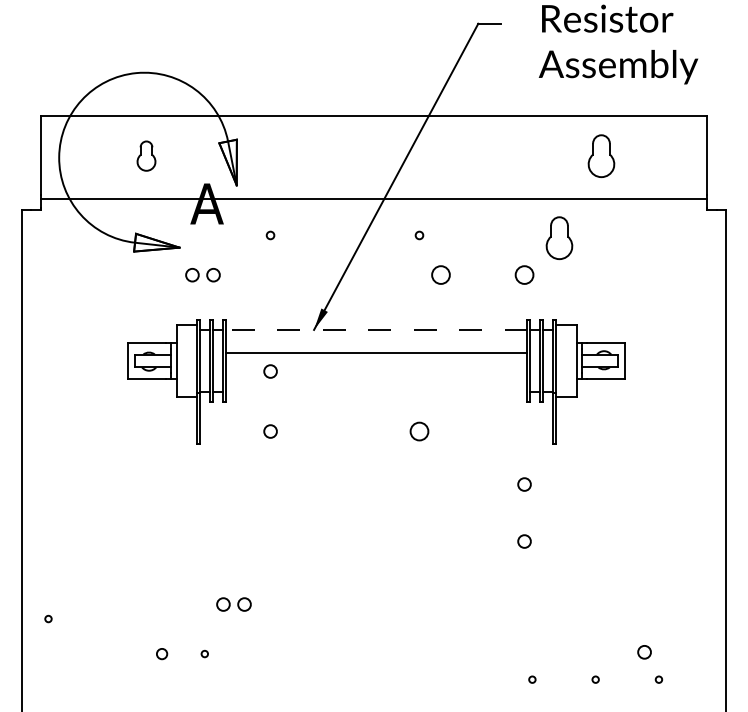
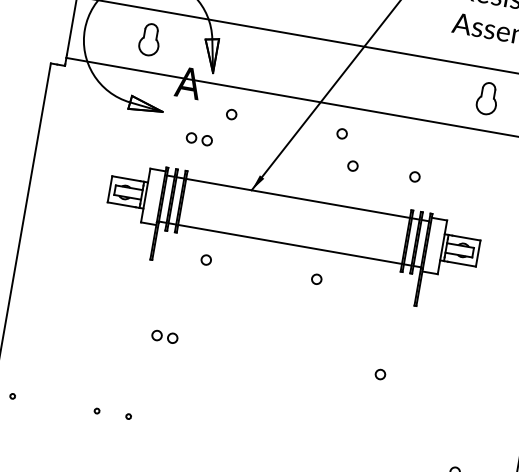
part: (146, 155) -> (149, 39), size x1.43
circle: (270, 235) -> (231, 114), size x1.67
circle: (419, 235) -> (342, 133), size x1.67
part: (559, 237) -> (445, 153), removed
part: (202, 275) -> (198, 139), moved
circle: (440, 275) -> (352, 166), size x0.71
circle: (524, 275) -> (414, 177), size x0.71
line: (376, 329) -> (298, 198), dashed -> solid
line: (376, 352) -> (290, 244), moved
circle: (270, 371) -> (214, 215), removed
circle: (419, 431) -> (316, 279), size x0.71
circle: (524, 484) -> (387, 332), removed
part: (233, 604) -> (164, 336), moved
circle: (48, 618) -> (12, 395), moved
circle: (162, 653) -> (97, 410), size x0.62

